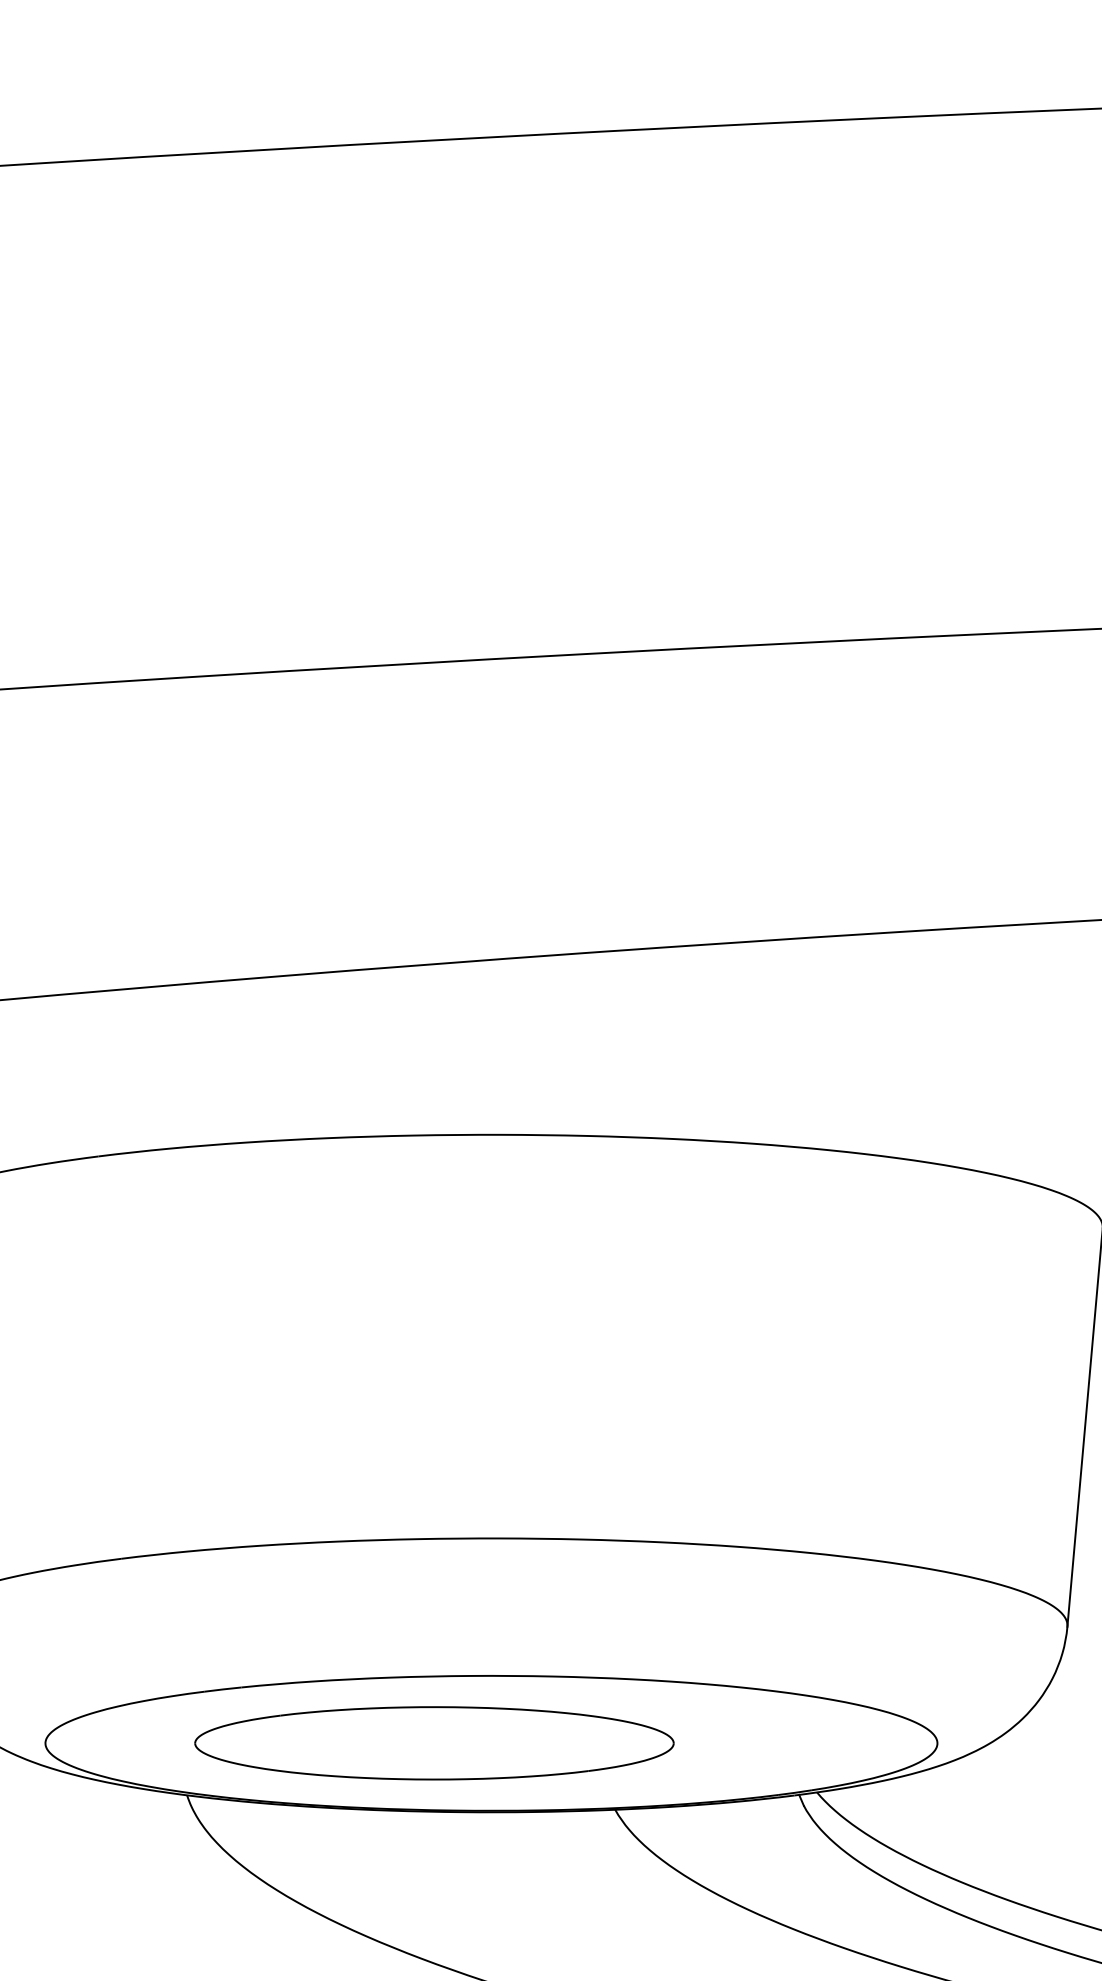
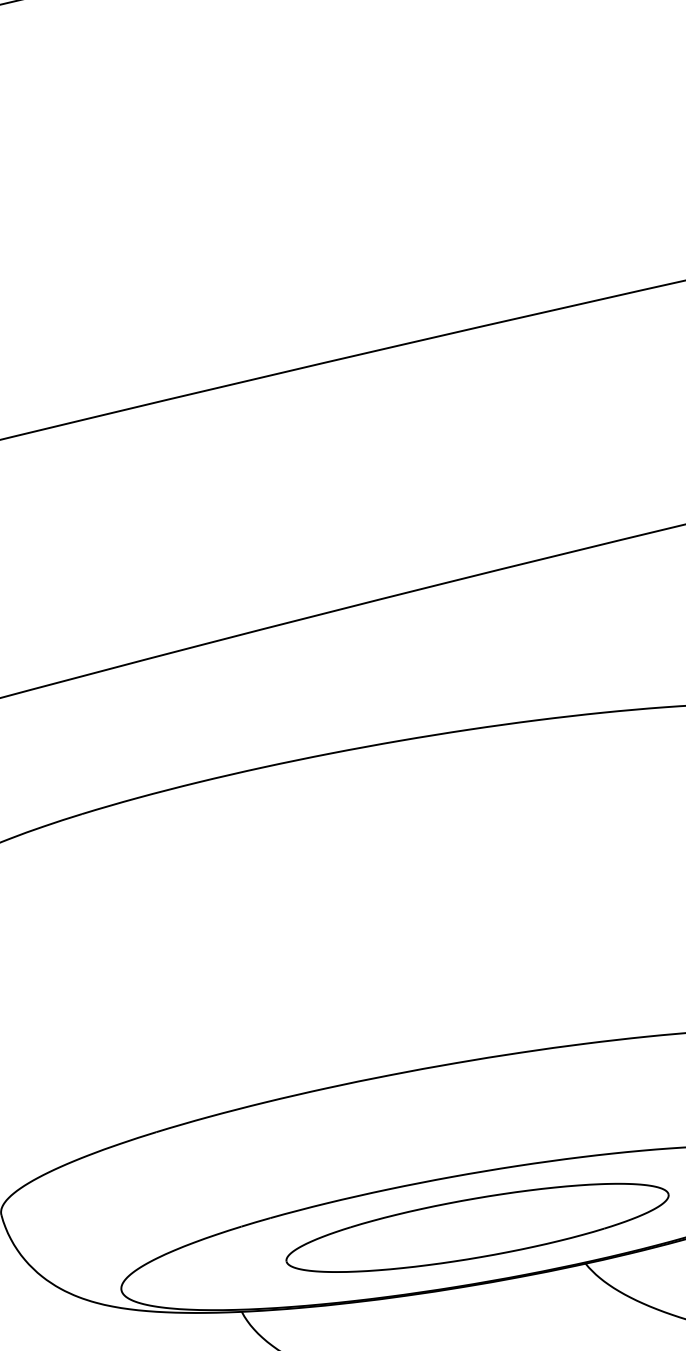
part: (434, 1743) -> (477, 1228), moved

